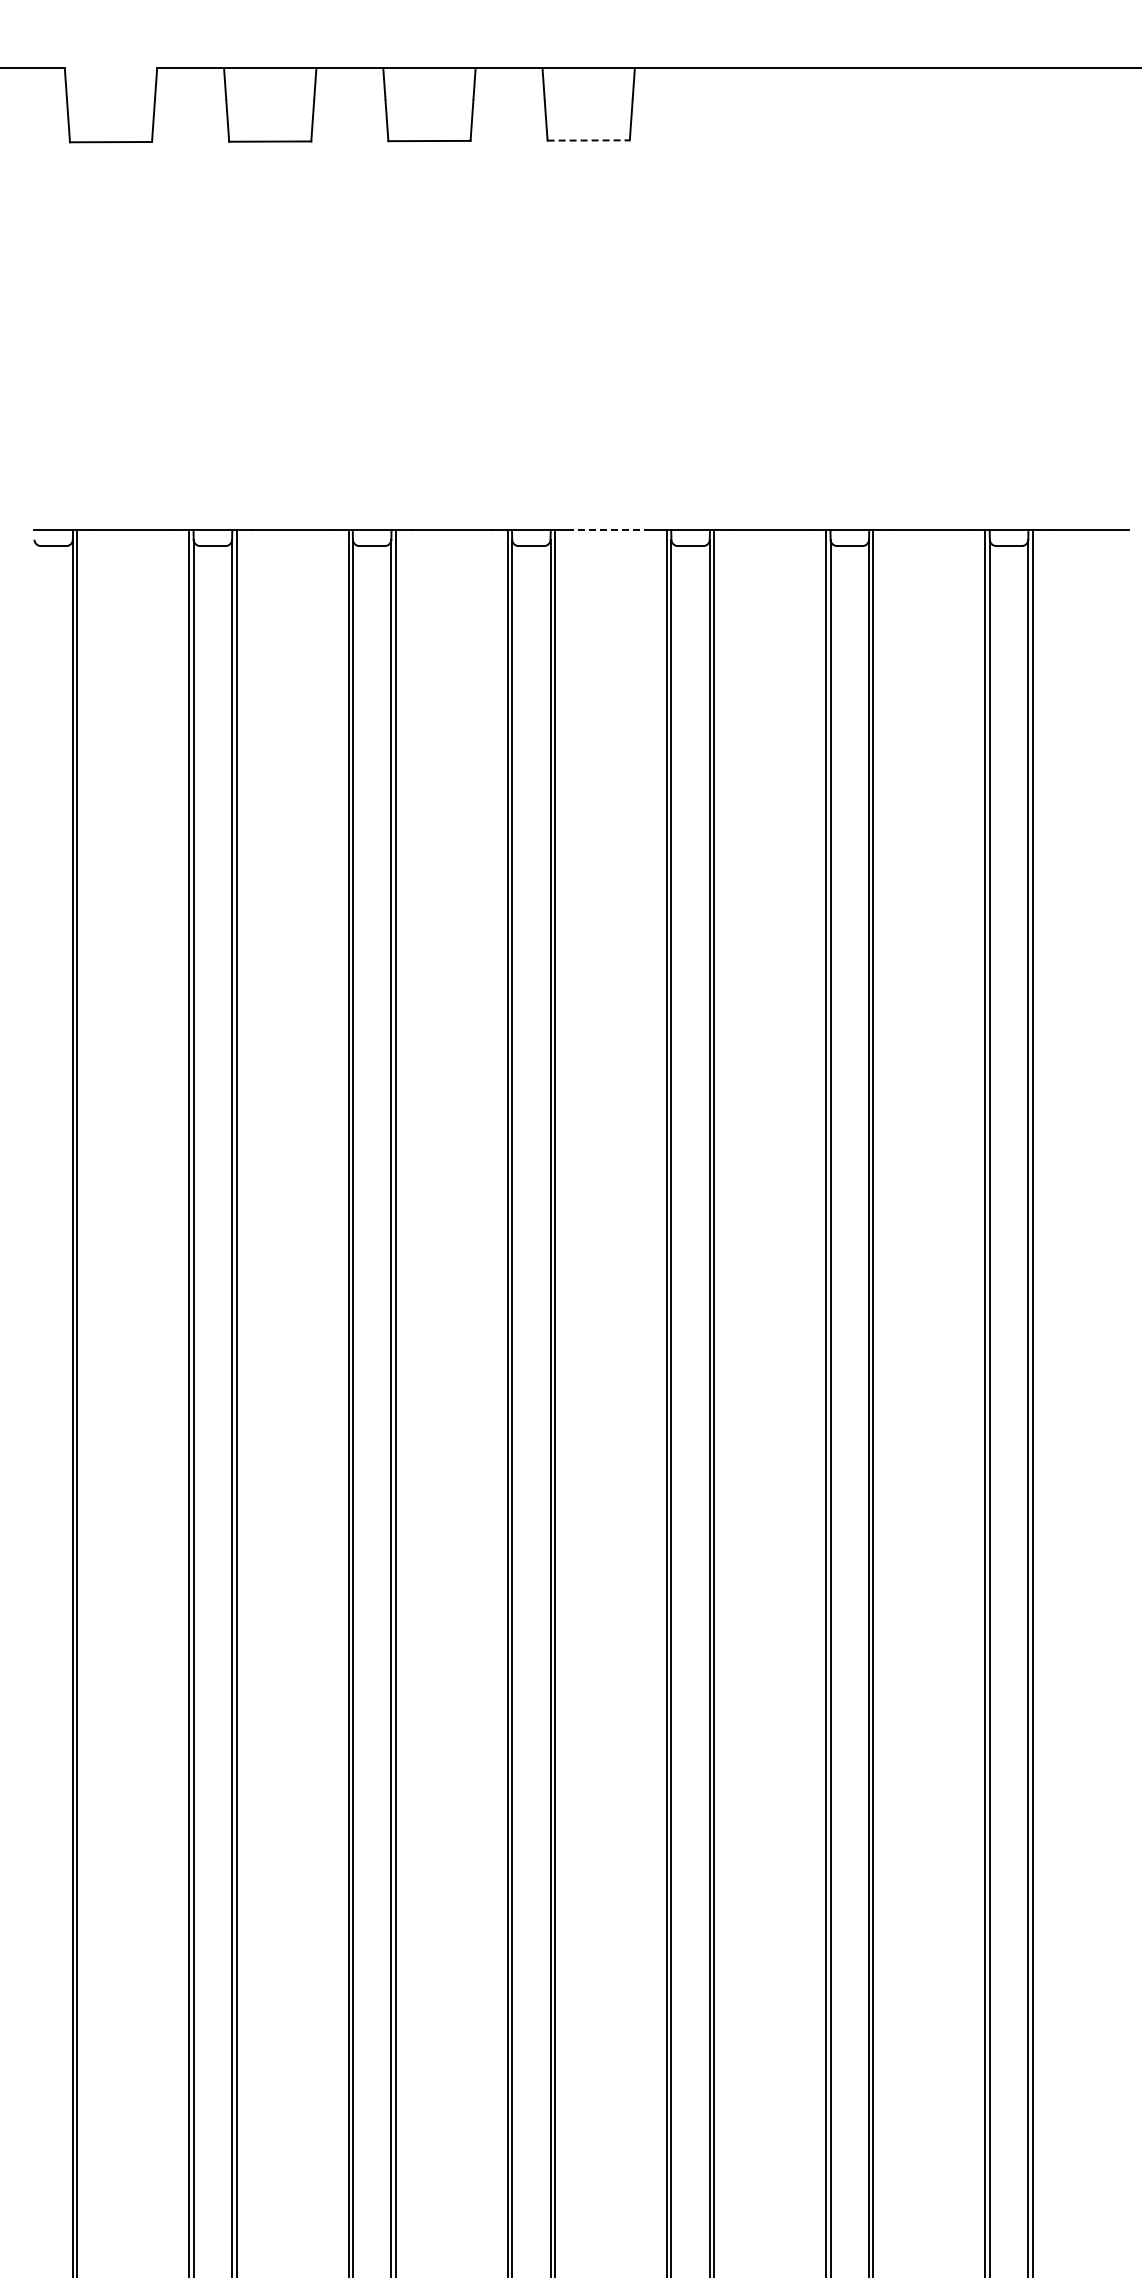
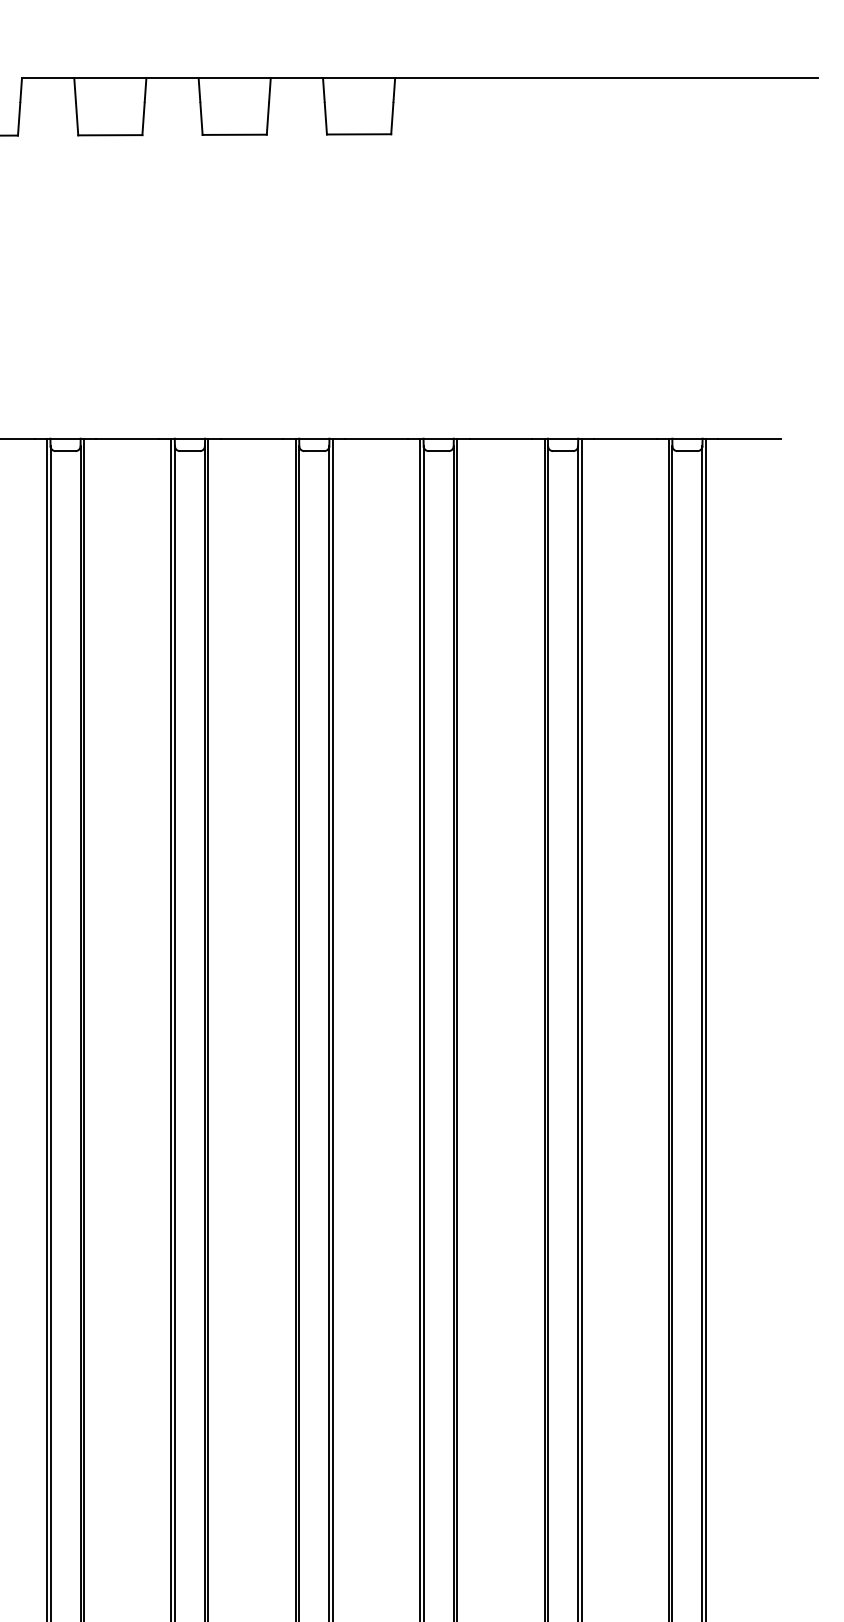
line: (589, 140) -> (359, 134), dashed -> solid
line: (610, 530) -> (376, 439), dashed -> solid

